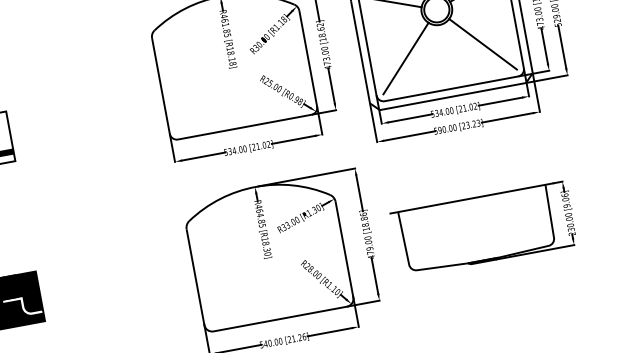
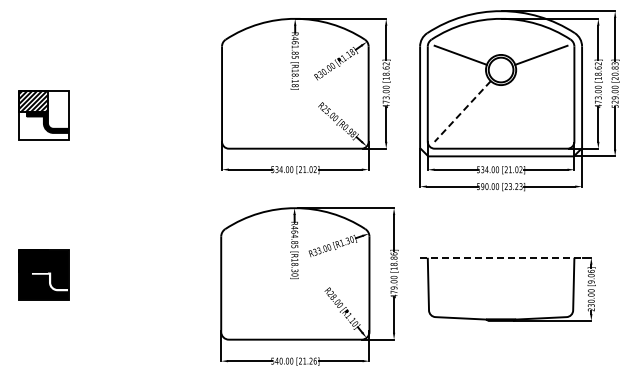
line: (483, 44) -> (539, 111), removed
line: (405, 58) -> (462, 111), solid -> dashed
line: (472, 198) -> (501, 257), solid -> dashed

